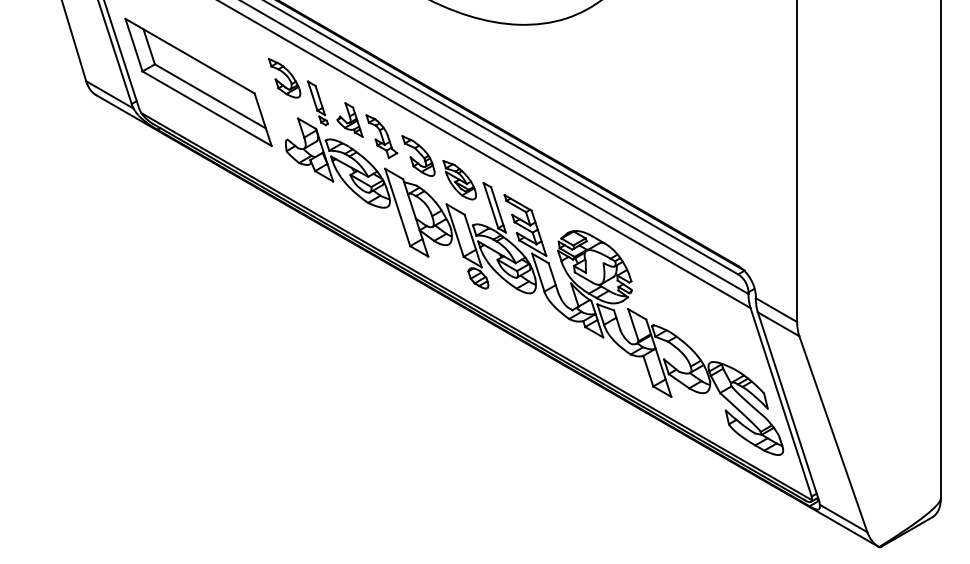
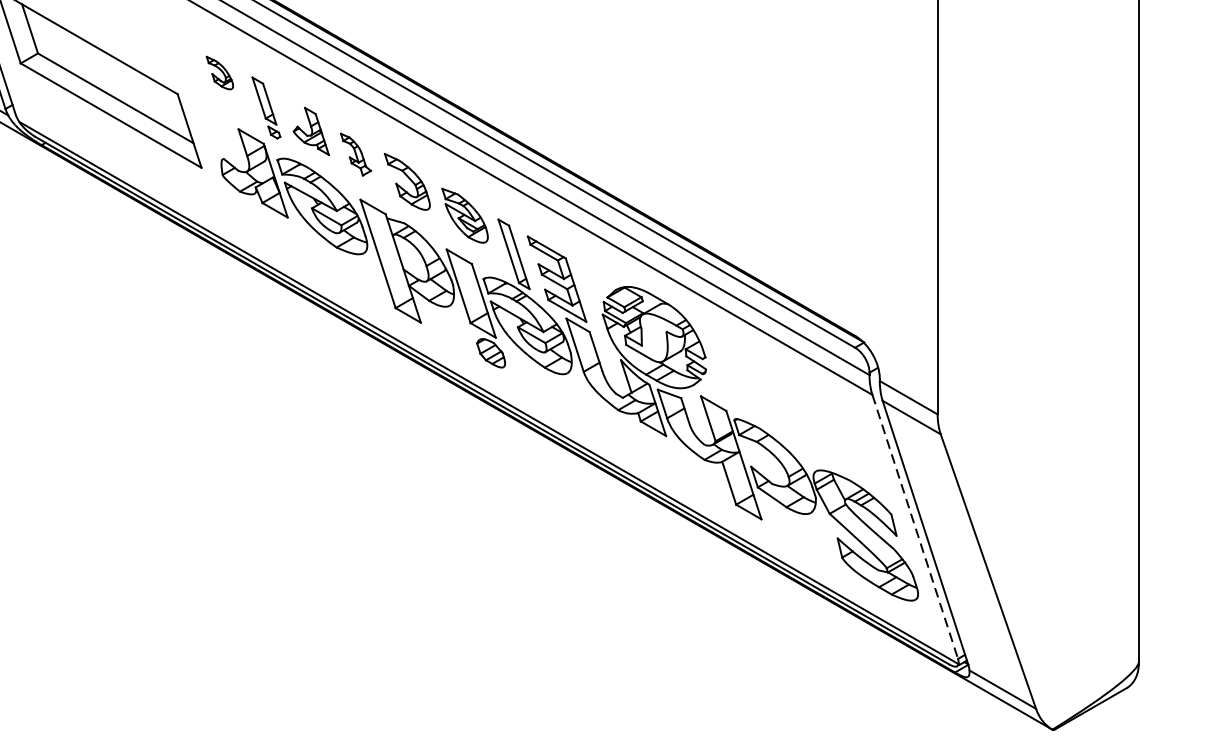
part: (284, 78) -> (219, 73), size x0.6
part: (381, 136) -> (355, 154), size x0.7
line: (781, 402) -> (915, 527), solid -> dashed

